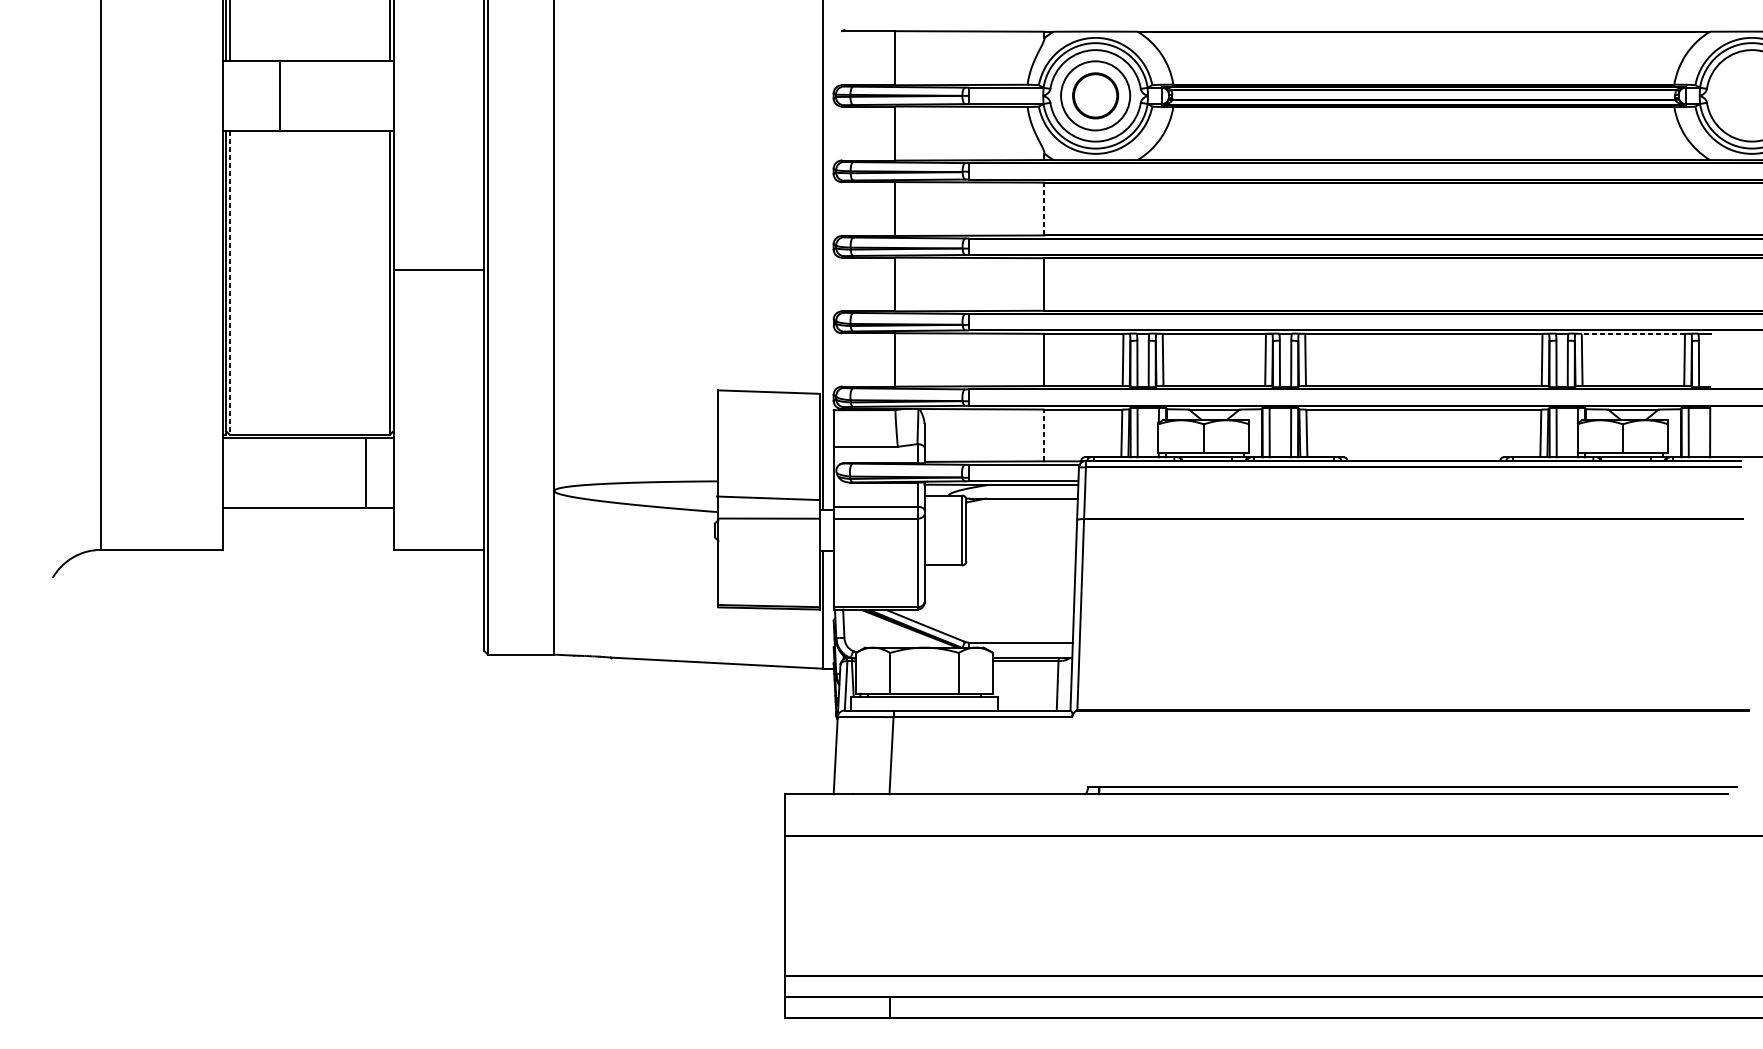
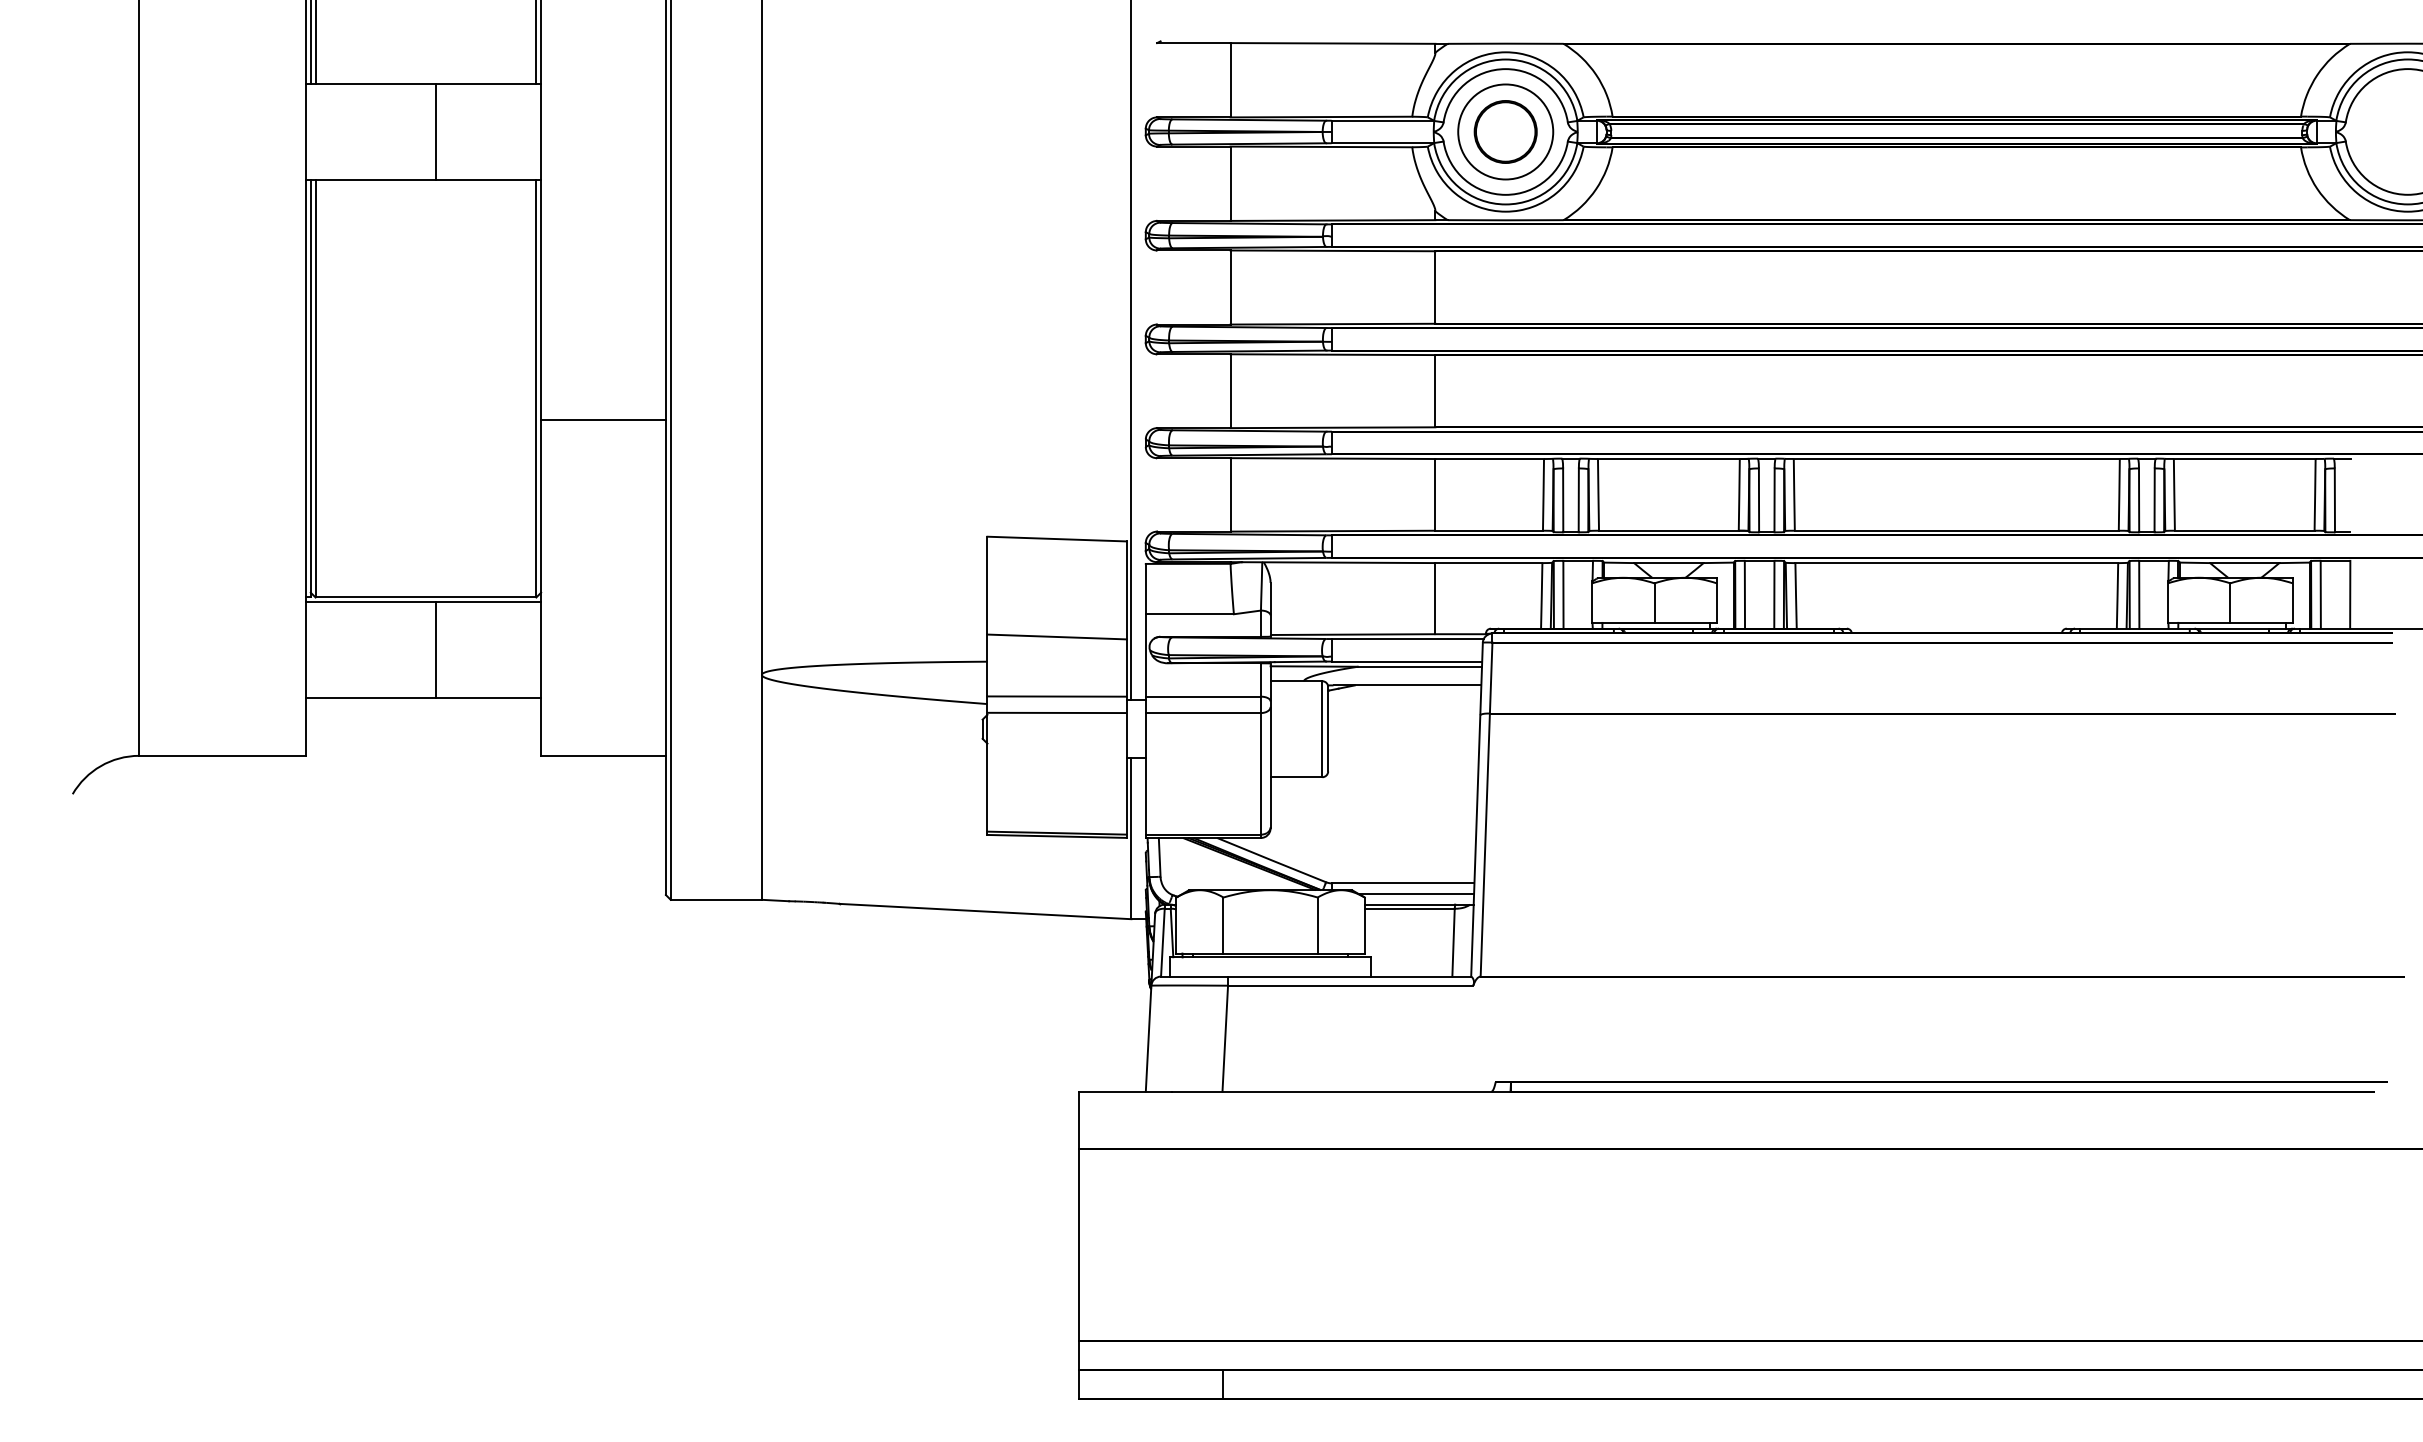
line: (280, 95) -> (435, 131), moved
line: (1044, 209) -> (1435, 287), dashed -> solid
line: (439, 270) -> (603, 419), moved
line: (229, 282) -> (315, 388), dashed -> solid
line: (1633, 333) -> (2244, 458), dashed -> solid
line: (1044, 435) -> (1435, 598), dashed -> solid
line: (365, 473) -> (435, 650), moved
line: (767, 497) -> (1056, 636), moved
line: (768, 506) -> (1056, 696), added
line: (1030, 650) -> (1416, 894), added

